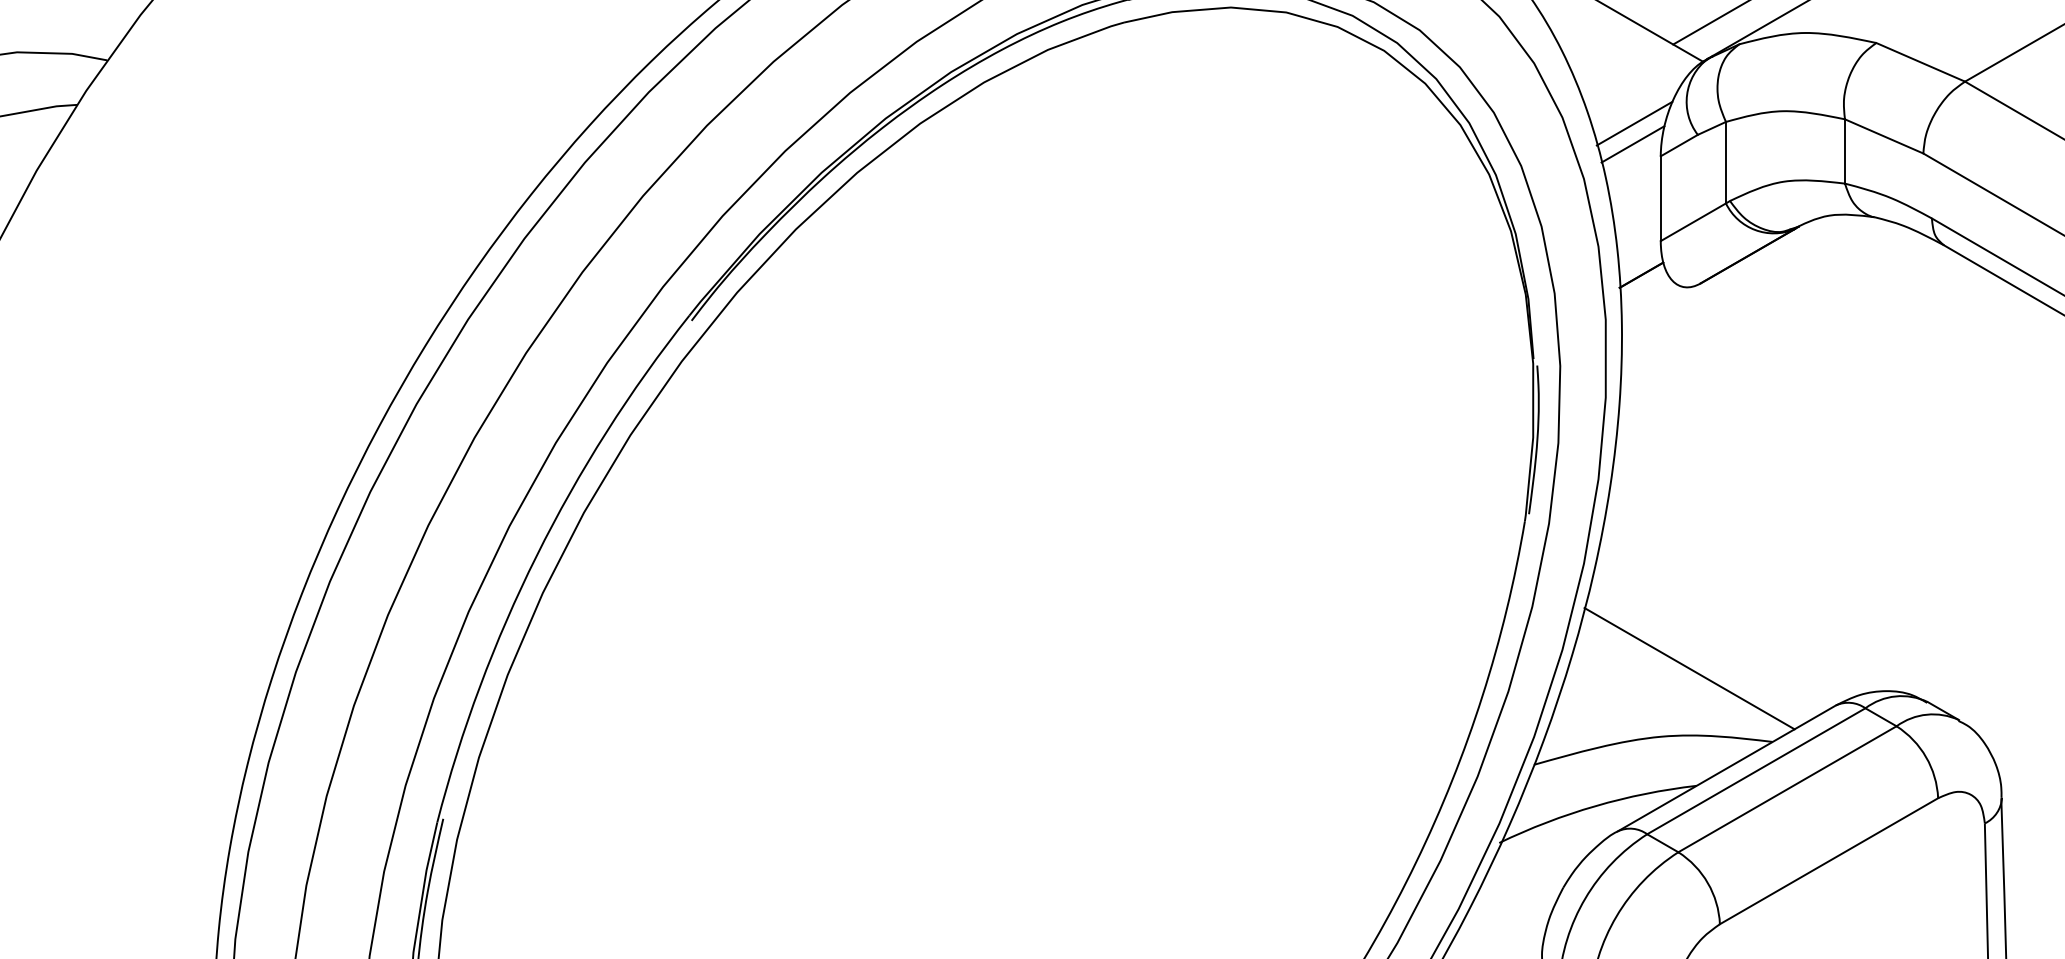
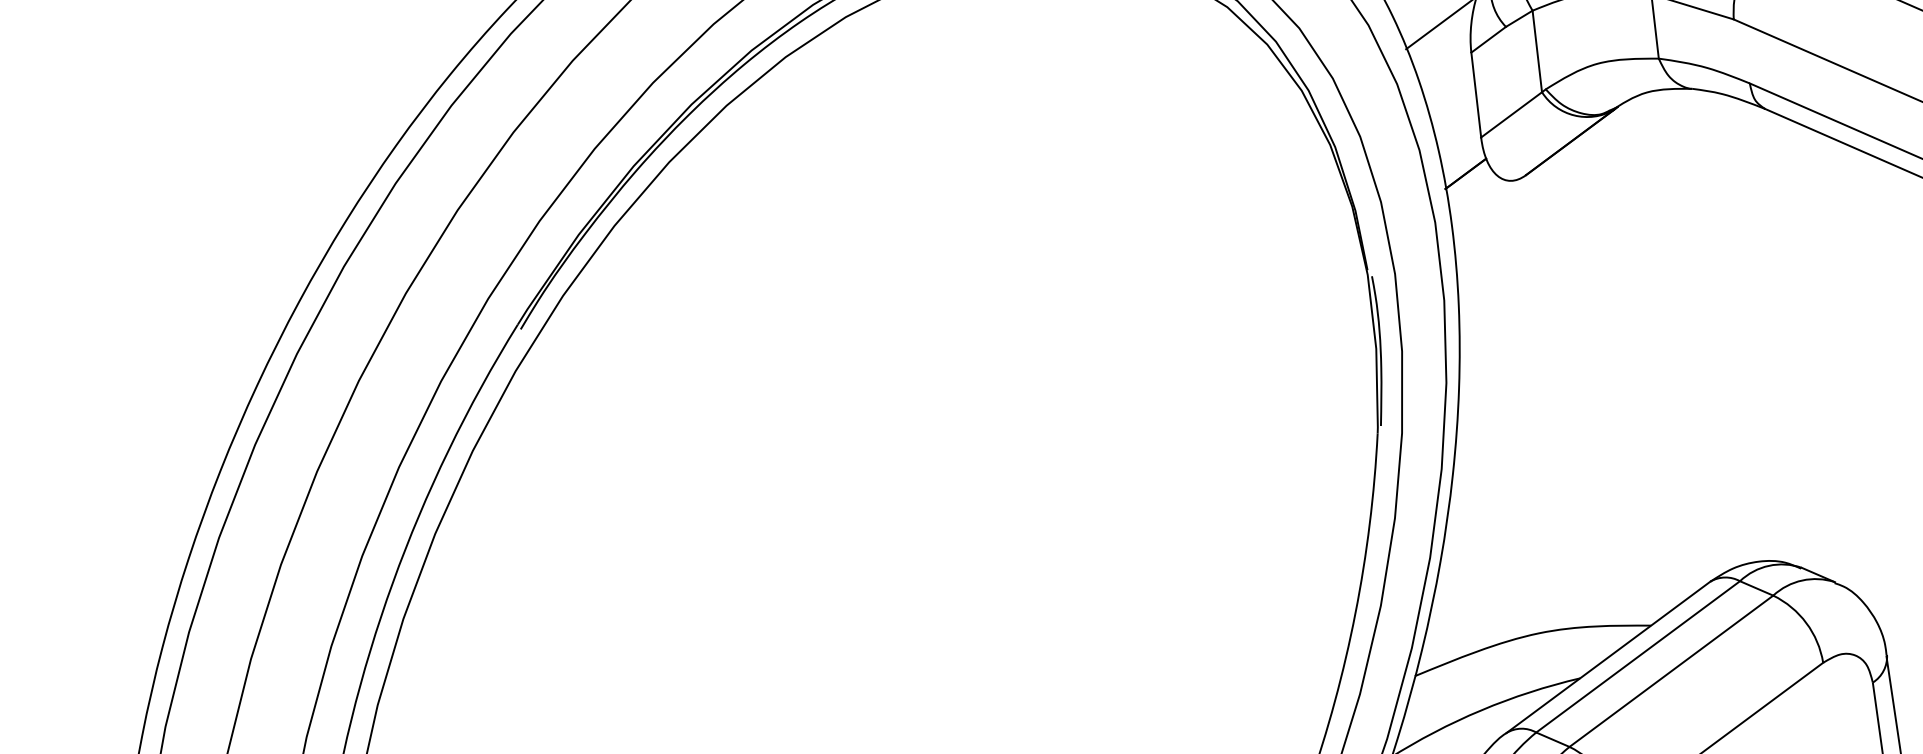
line: (1632, 144) -> (1441, 44), removed
line: (1689, 668) -> (1559, 561), removed

